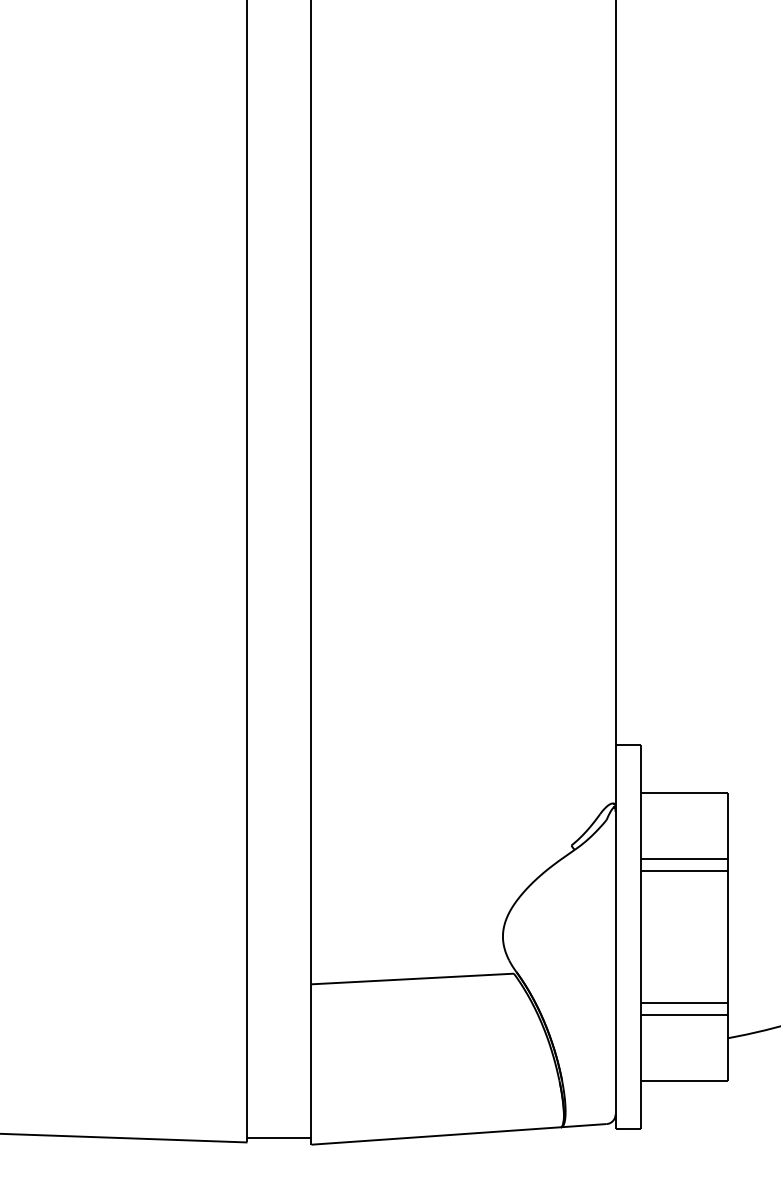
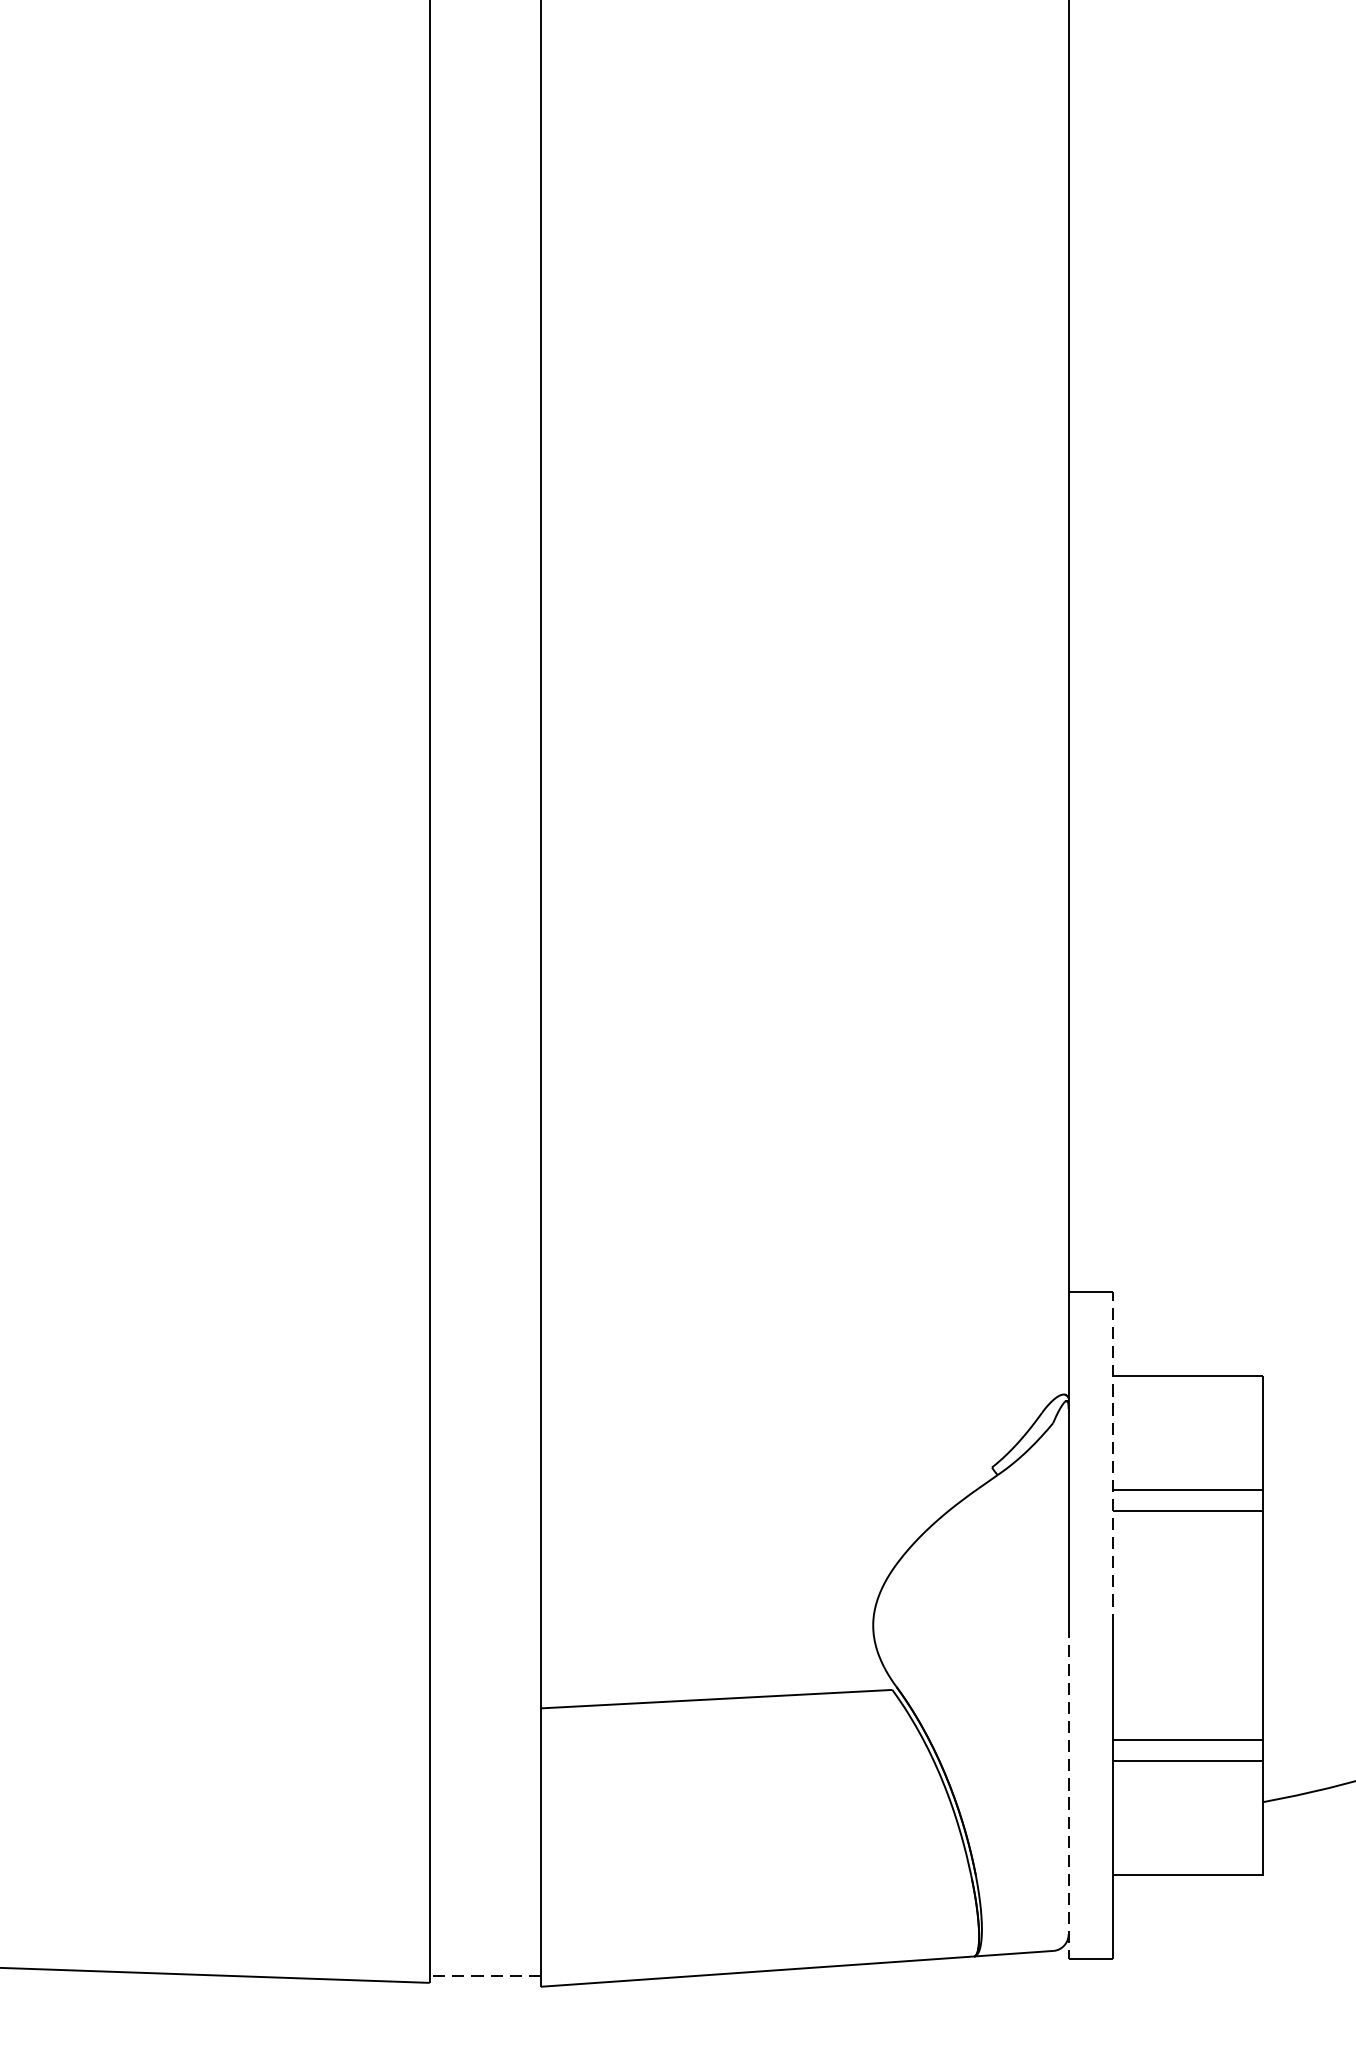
line: (641, 840) -> (1113, 1458), solid -> dashed
line: (615, 1033) -> (1068, 1793), solid -> dashed
line: (278, 1138) -> (483, 1976), solid -> dashed

